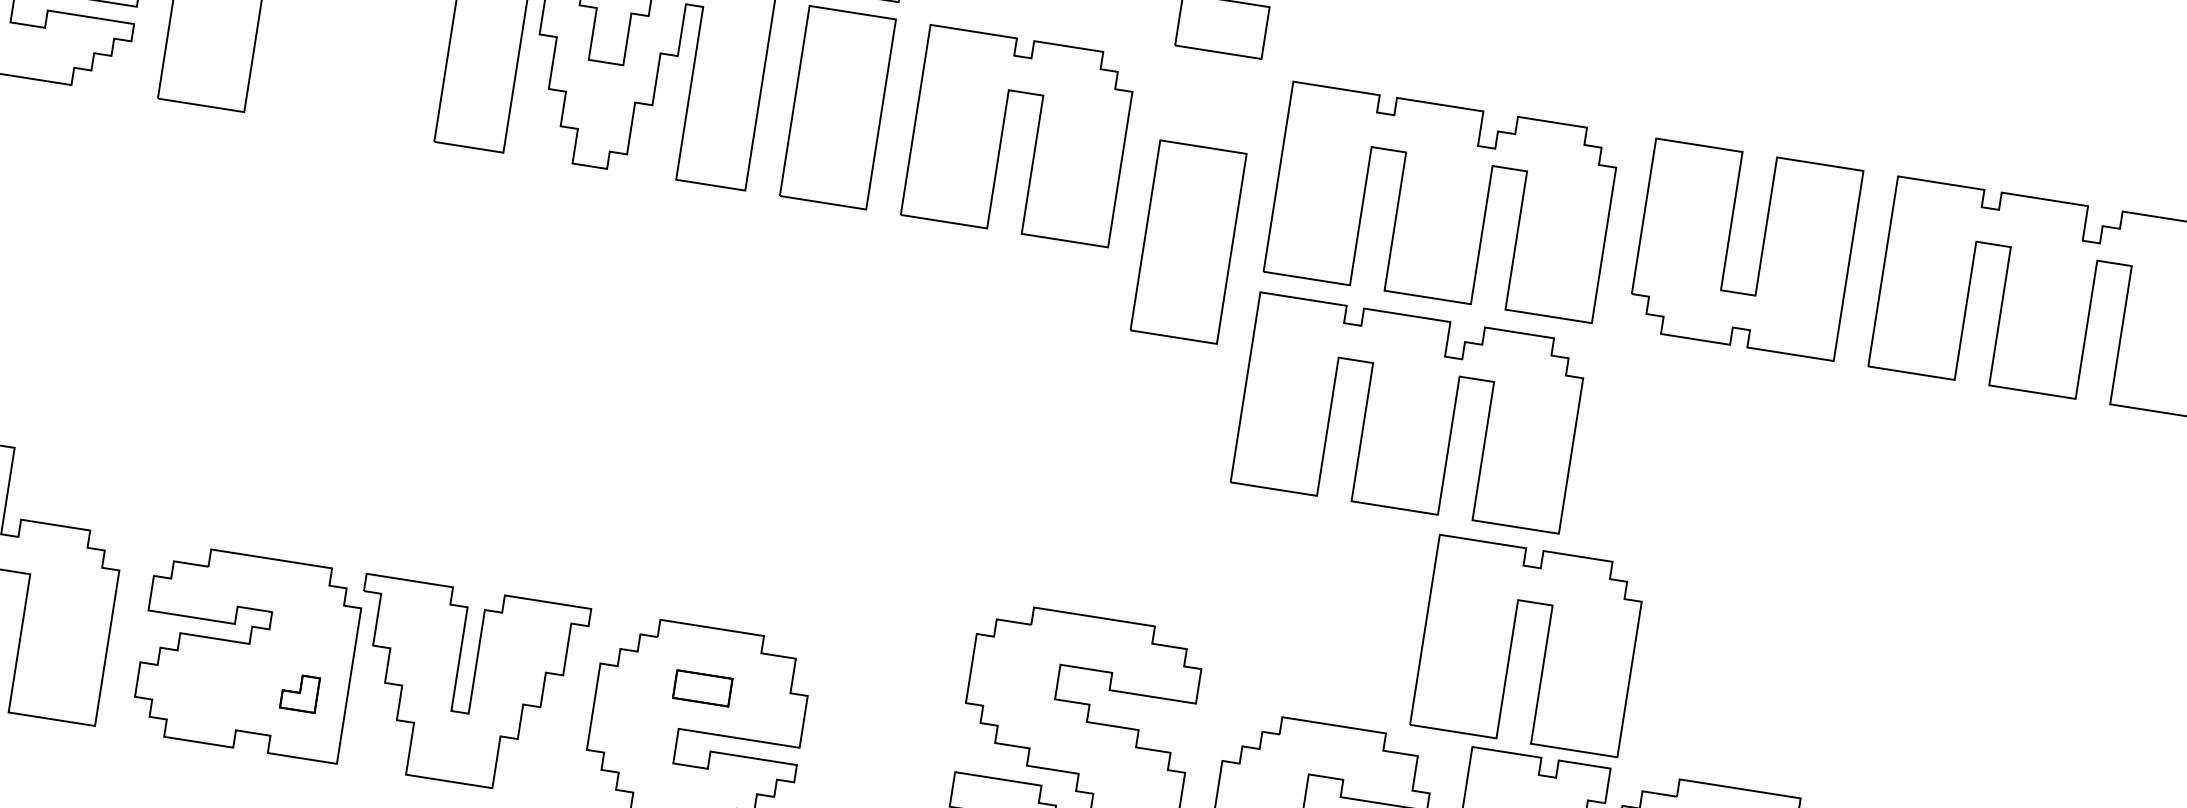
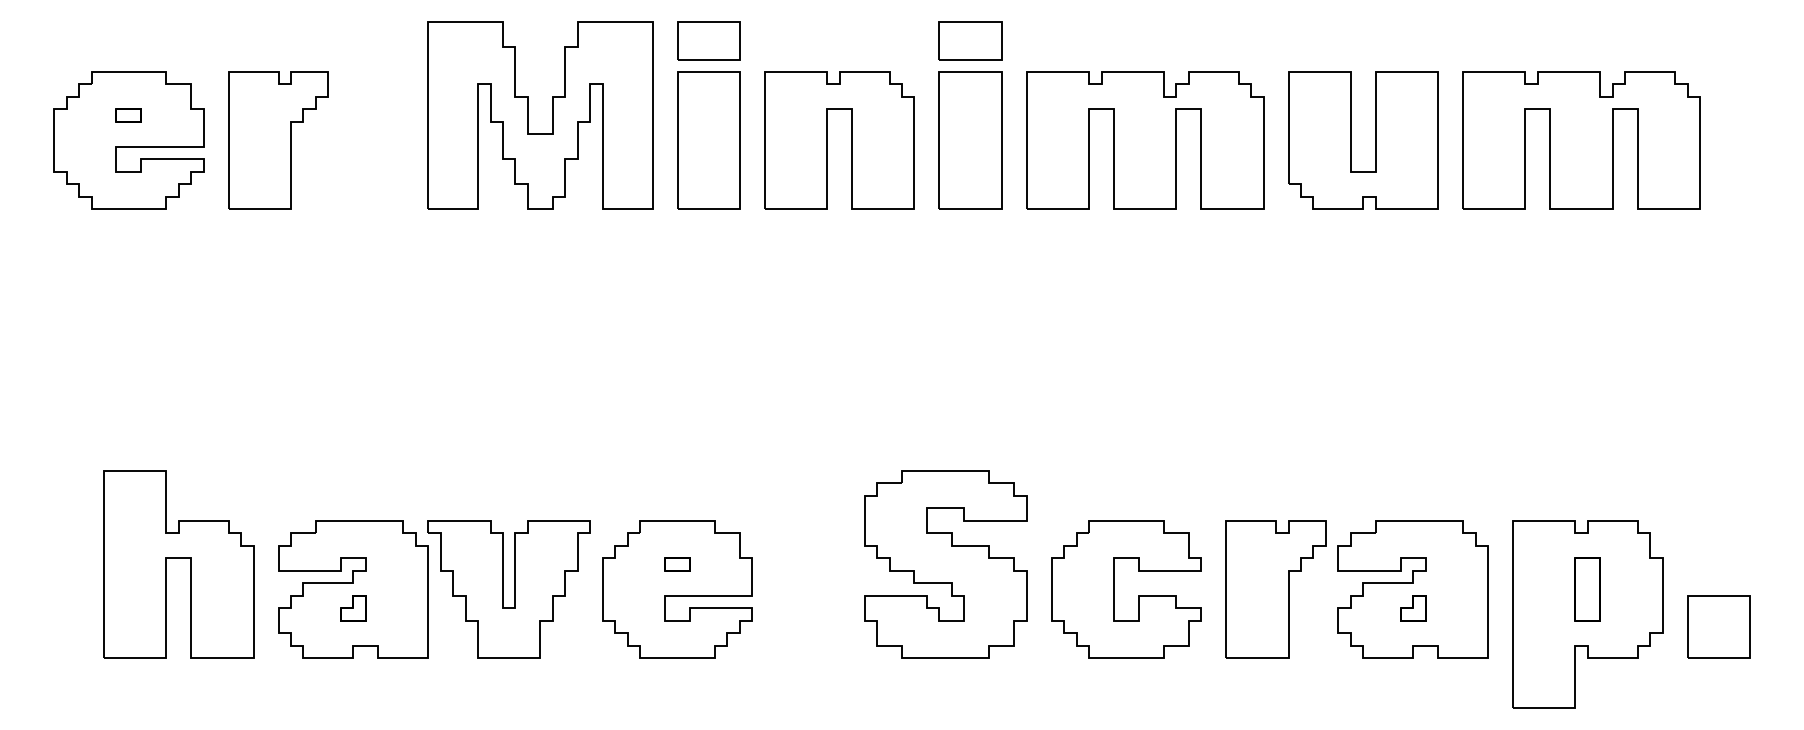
part: (1188, 242) -> (970, 140), moved
part: (1410, 413) -> (1145, 292), removed
part: (1511, 643) -> (1242, 443), removed
part: (702, 688) -> (677, 564), size x0.62
part: (300, 693) -> (353, 608), moved

